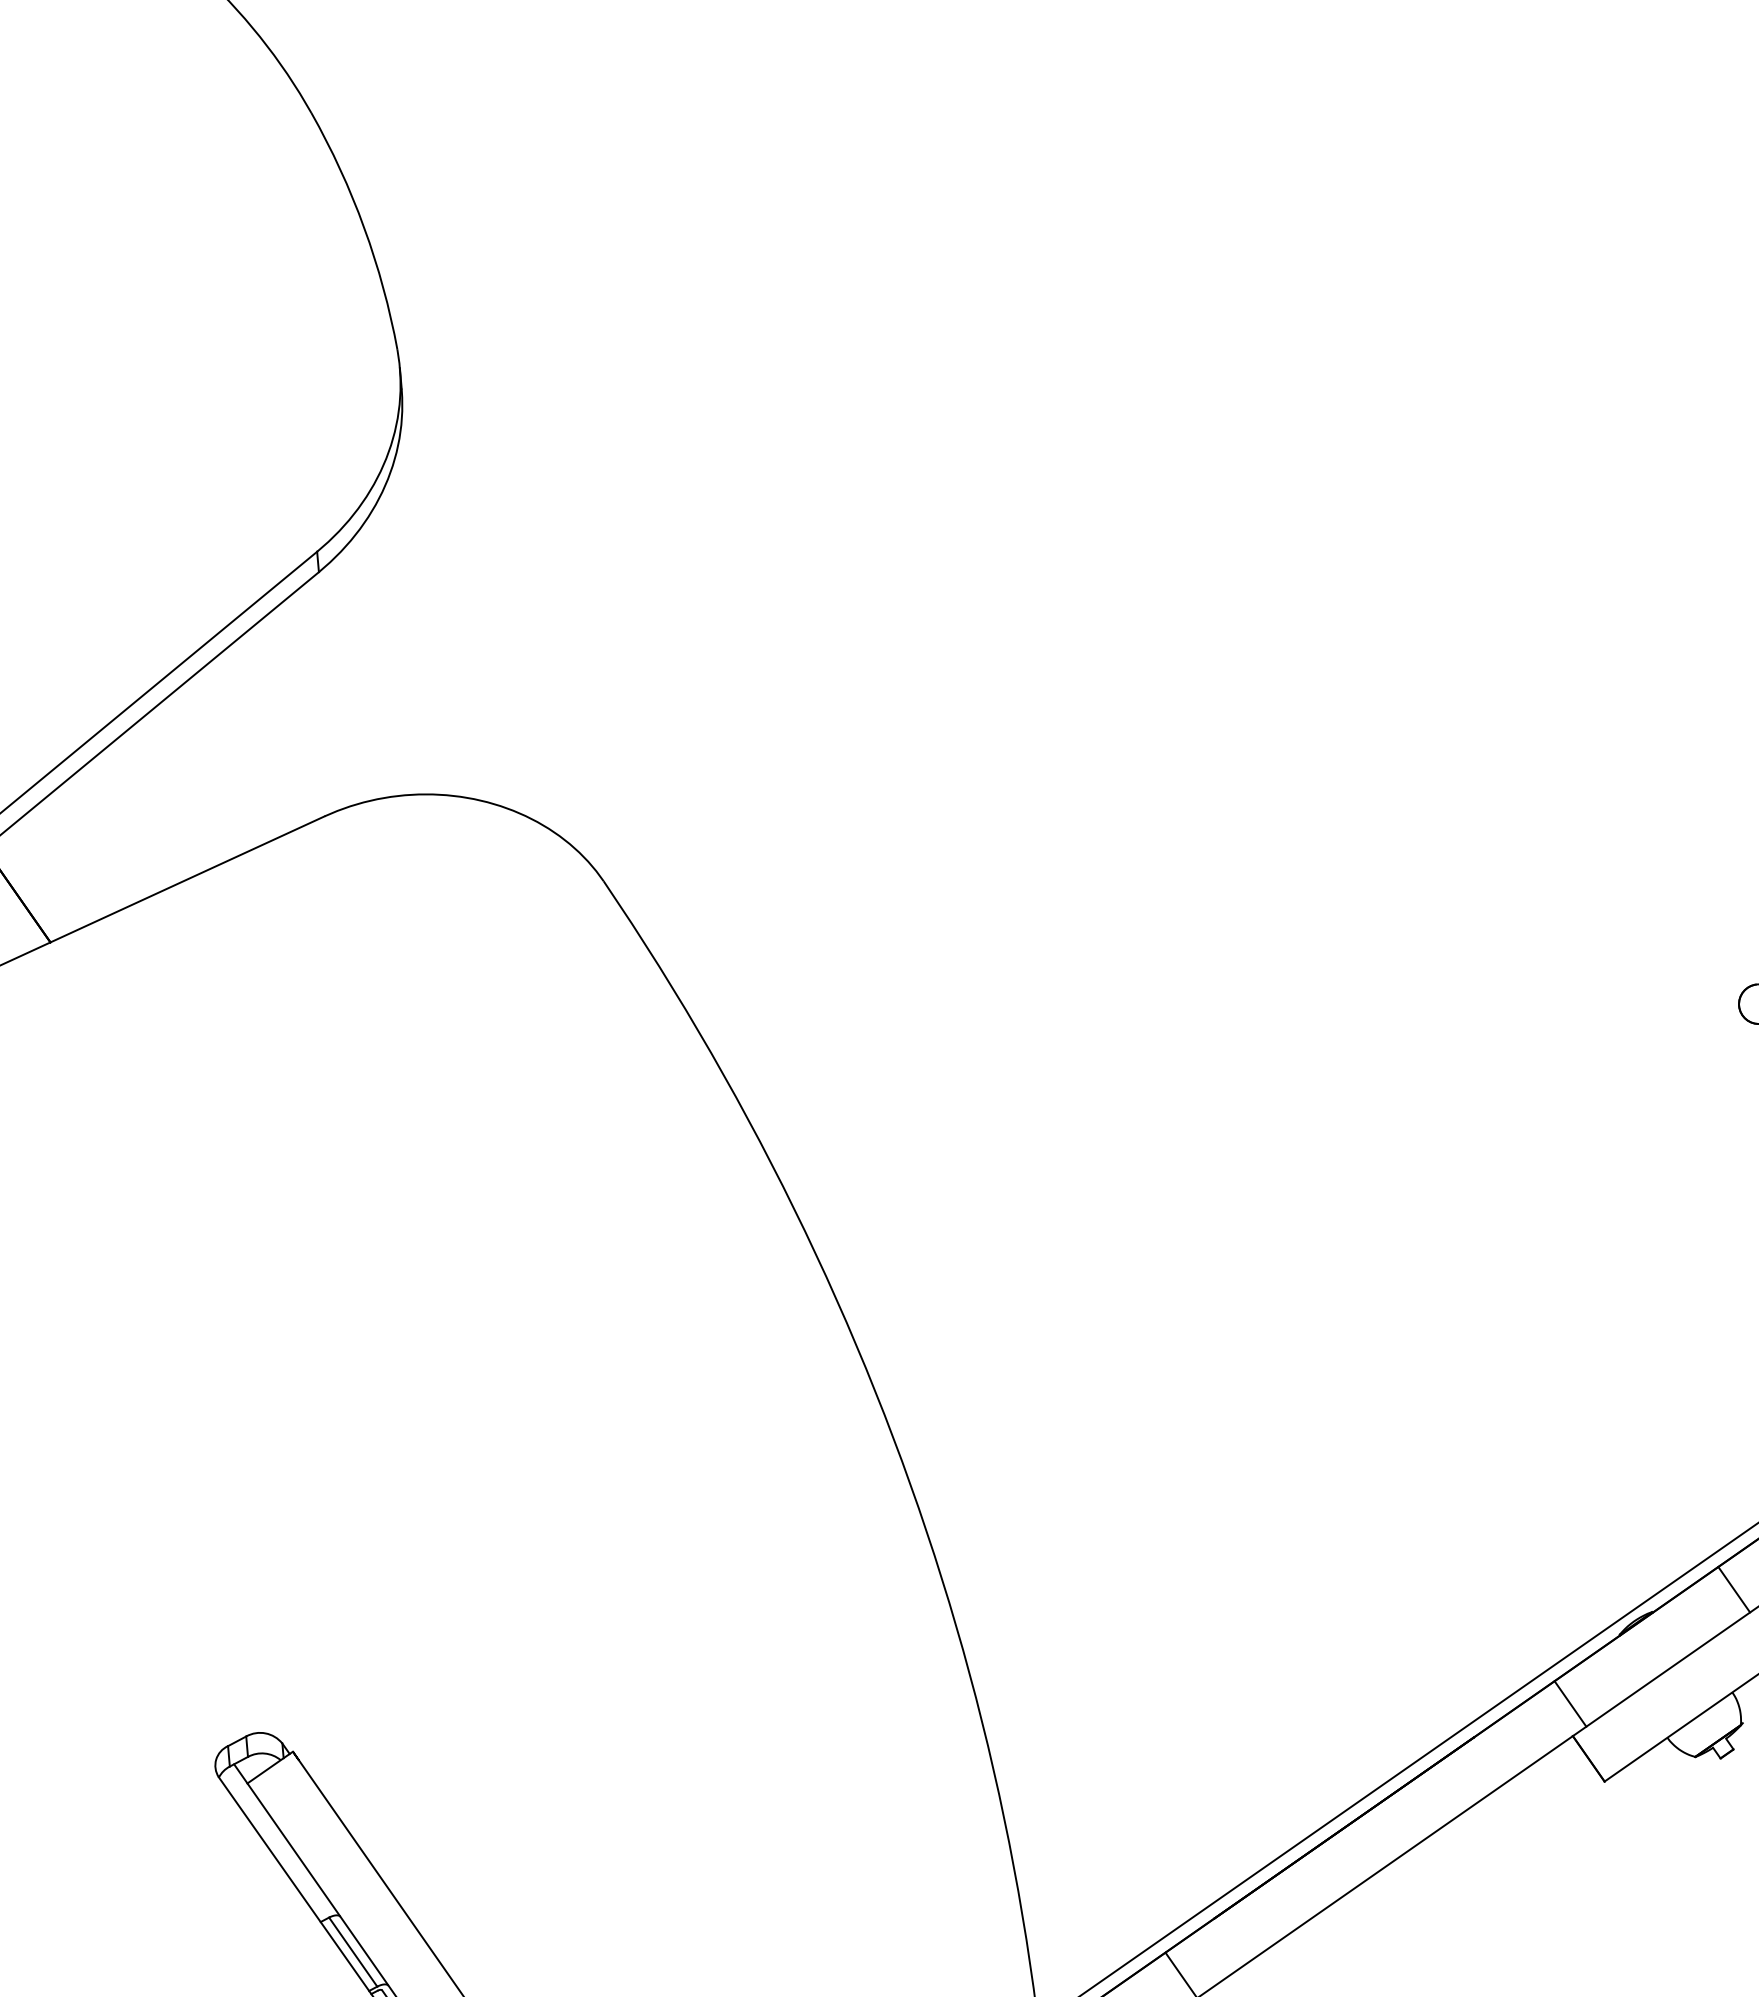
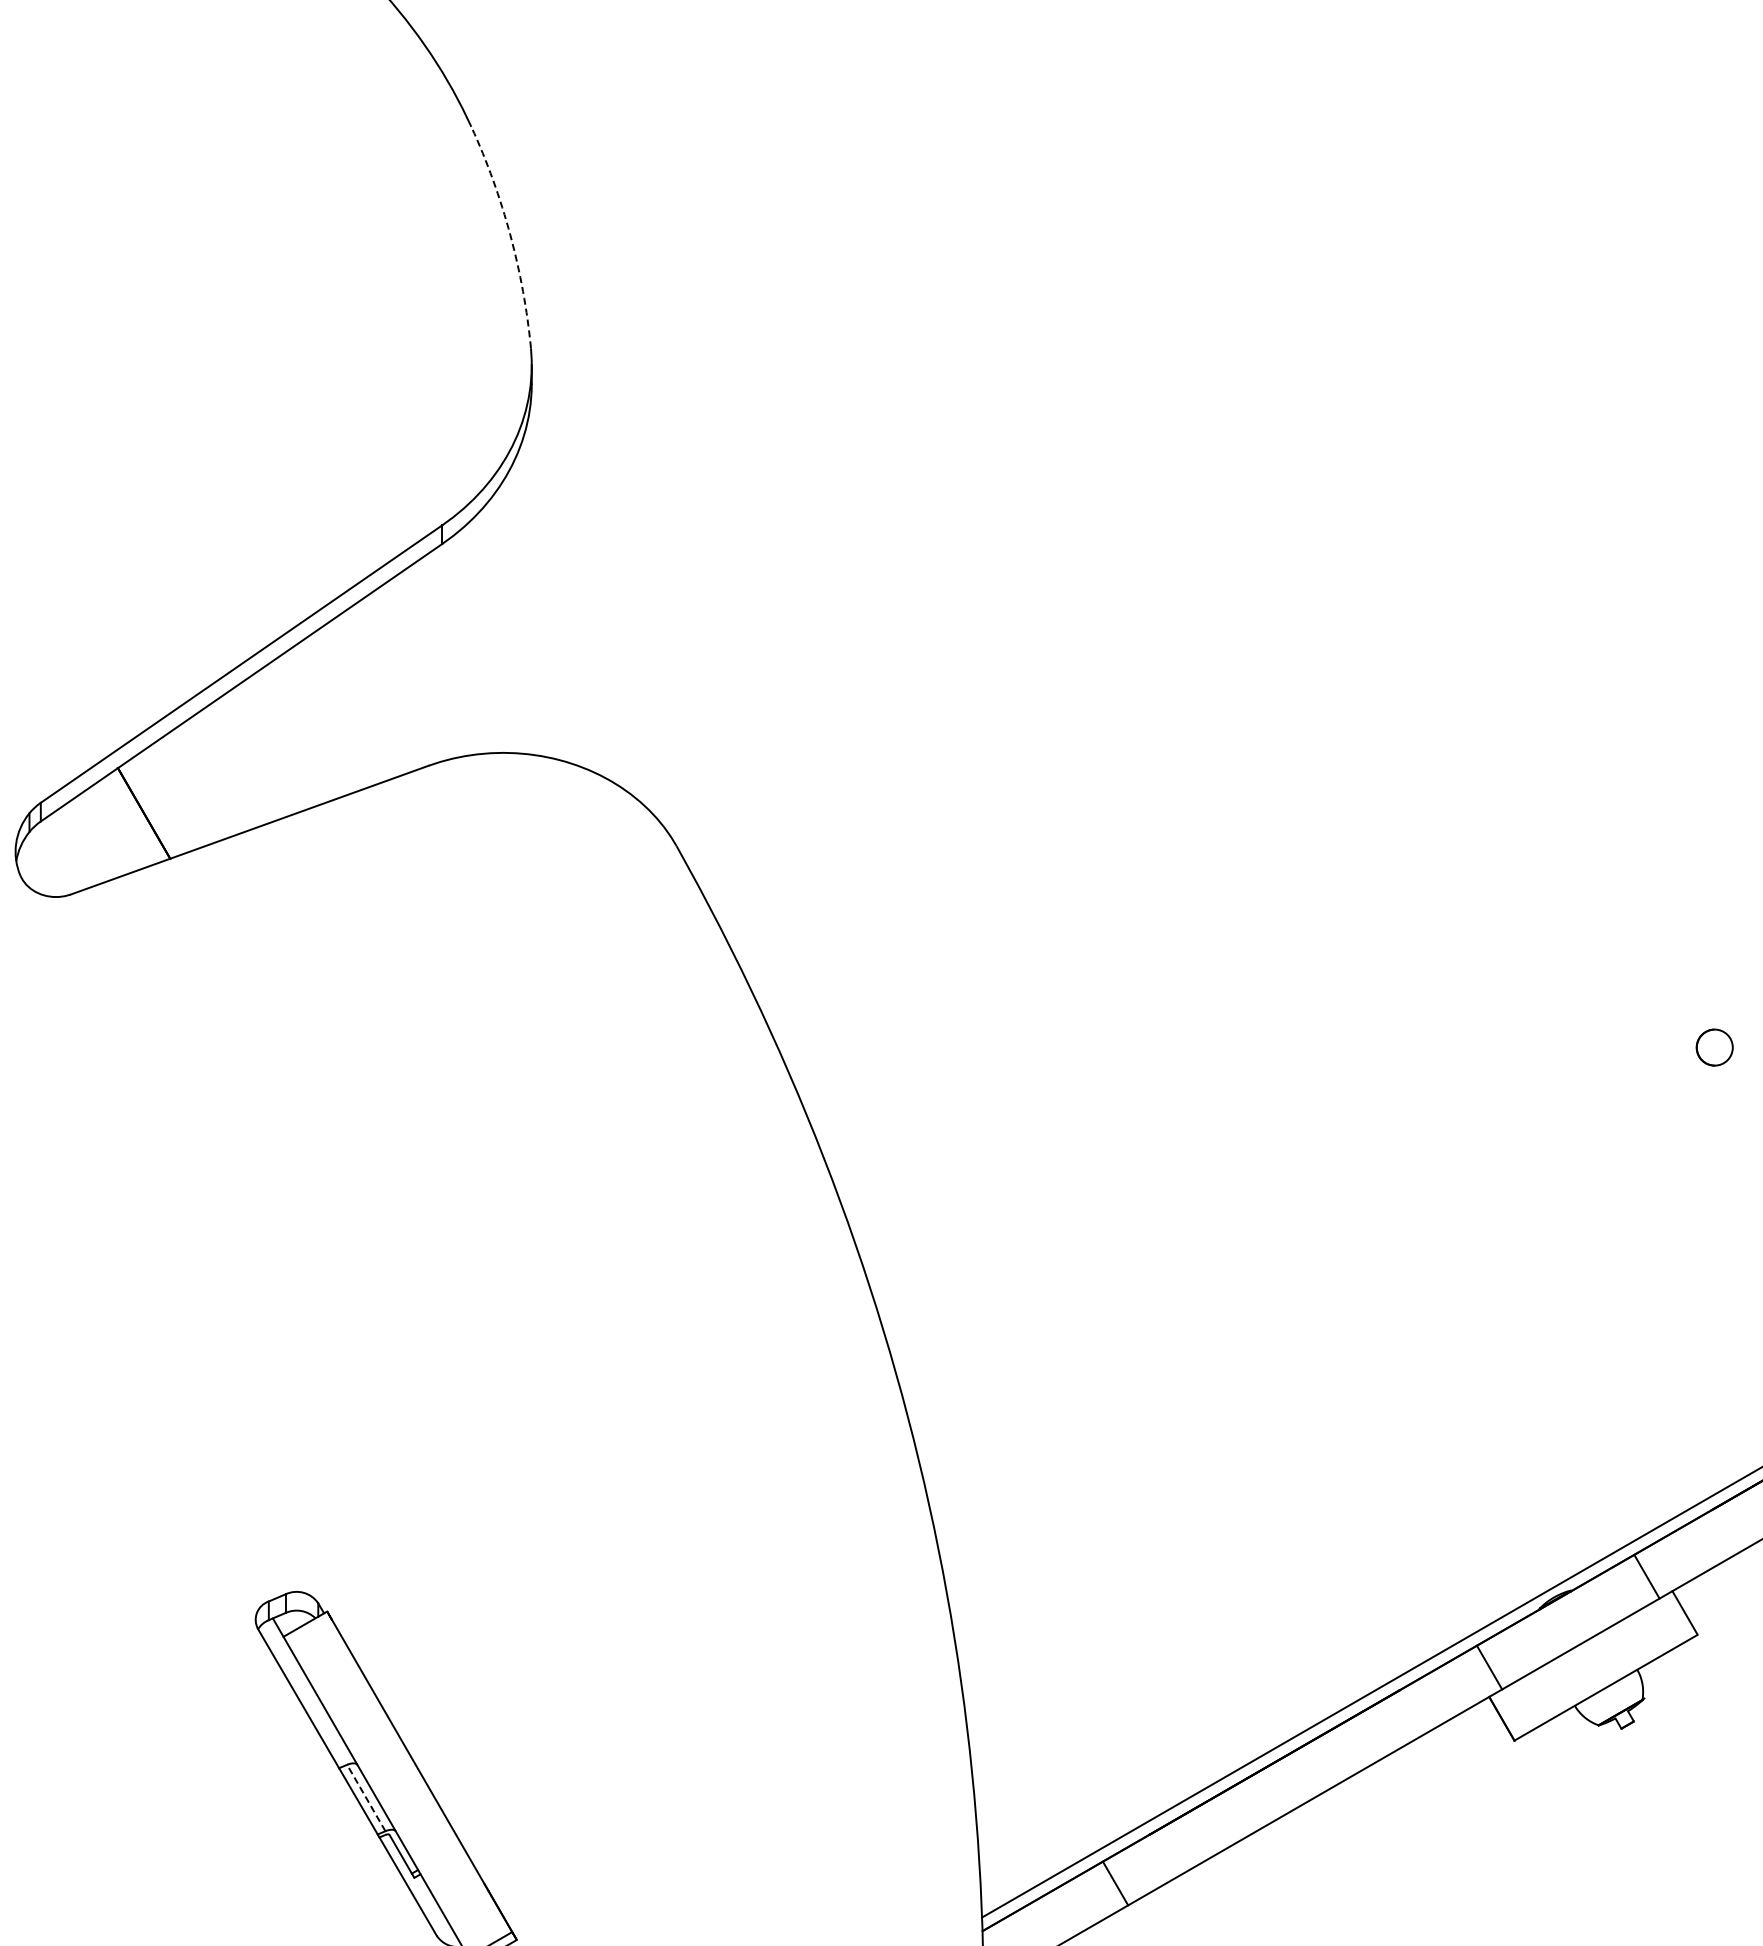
arc: (364, 228) -> (510, 235), solid -> dashed
line: (353, 1951) -> (366, 1797), solid -> dashed

